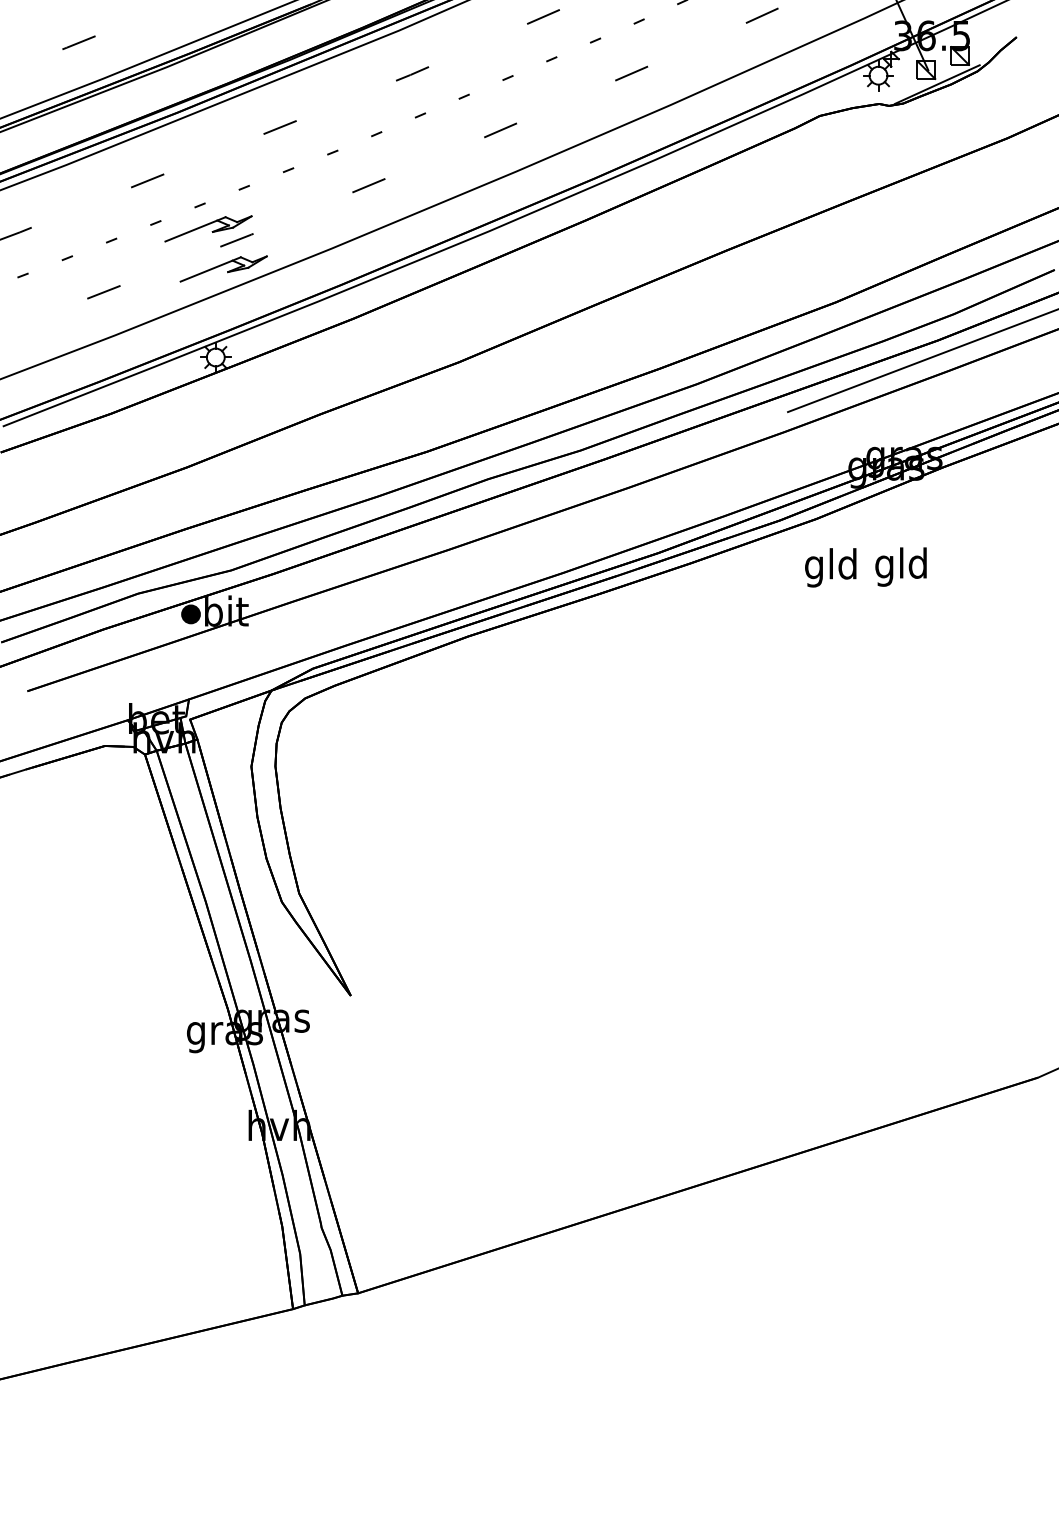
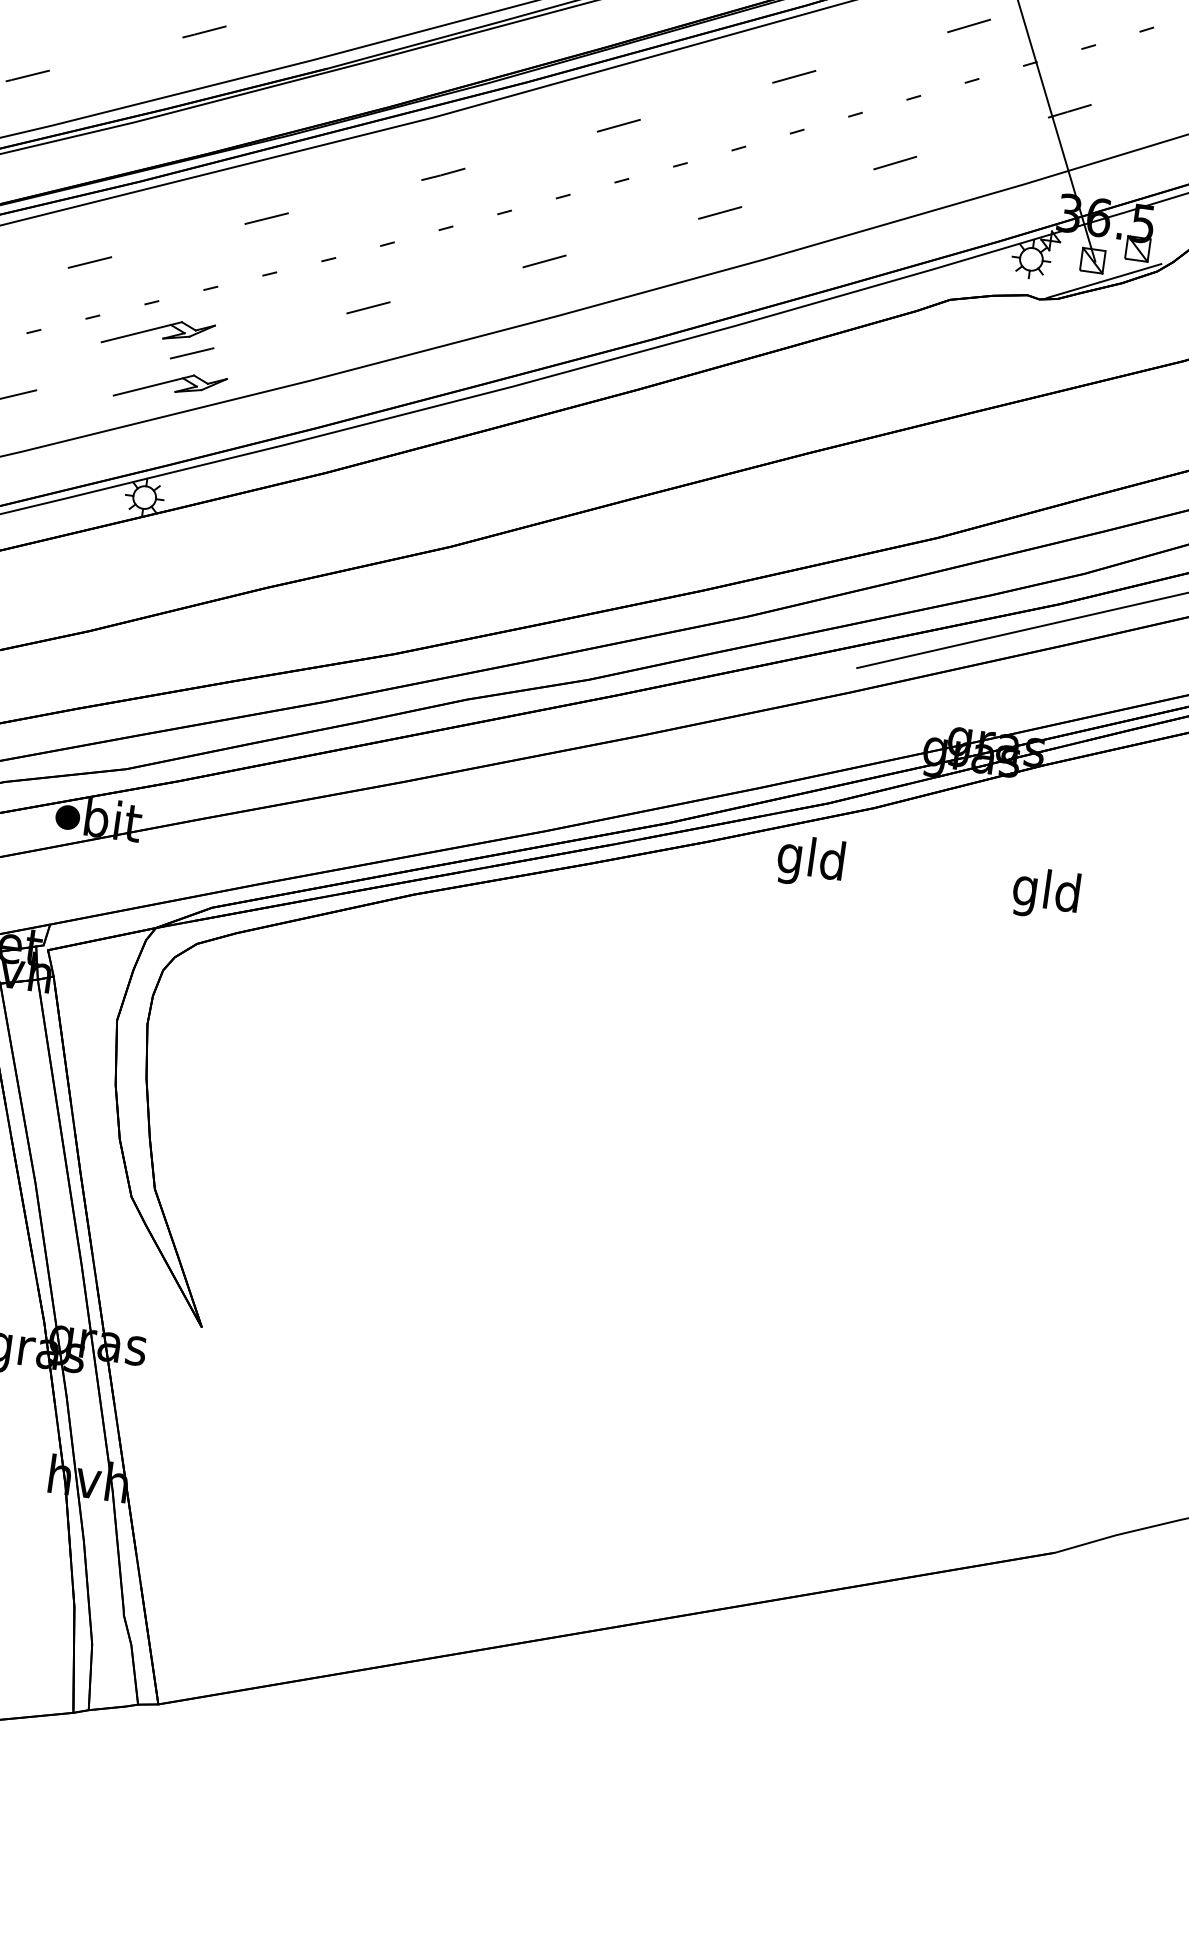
text: (900, 566) -> (1045, 893), moved
text: (830, 567) -> (810, 861), moved

